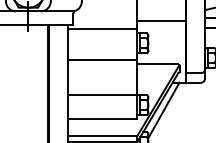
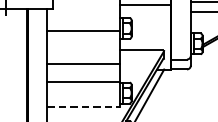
line: (102, 29) -> (83, 30), moved
line: (102, 59) -> (83, 64), moved
line: (102, 118) -> (83, 107), solid -> dashed

